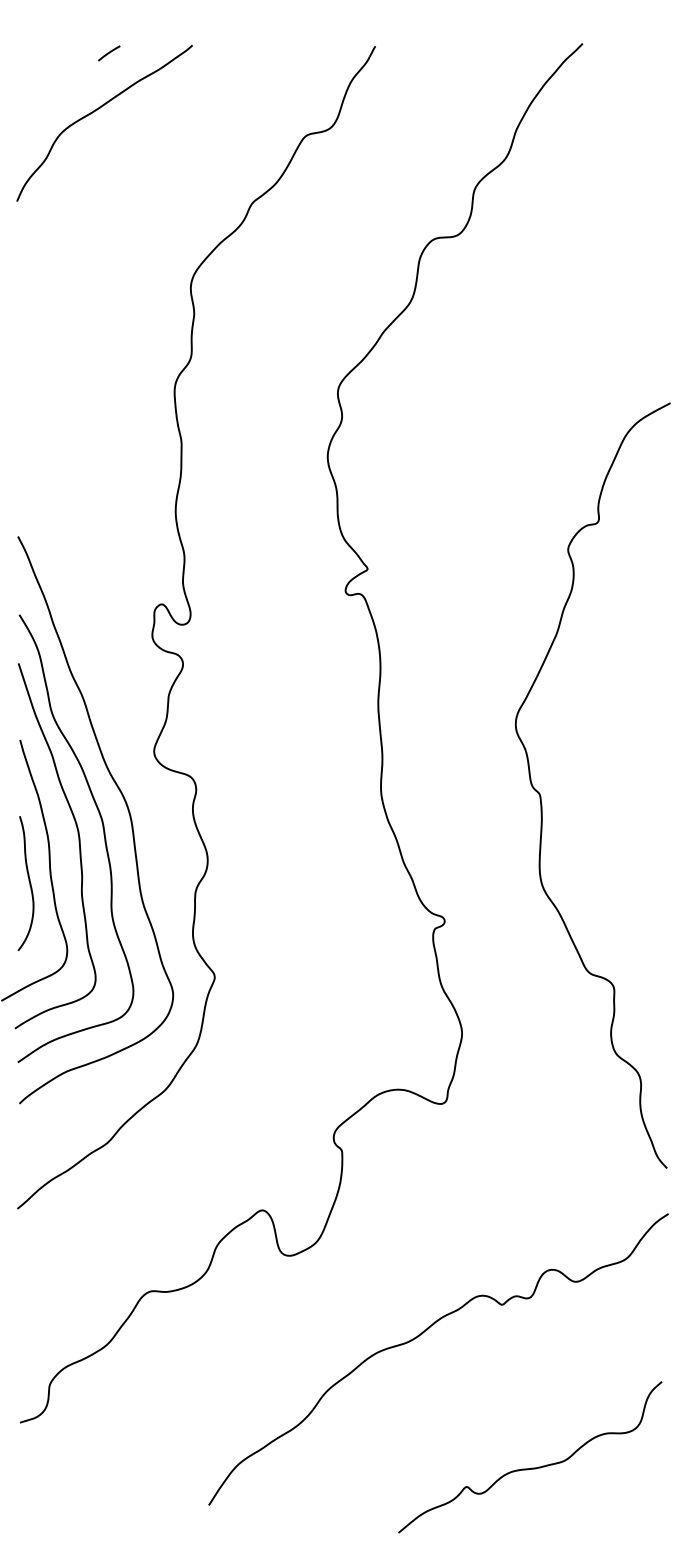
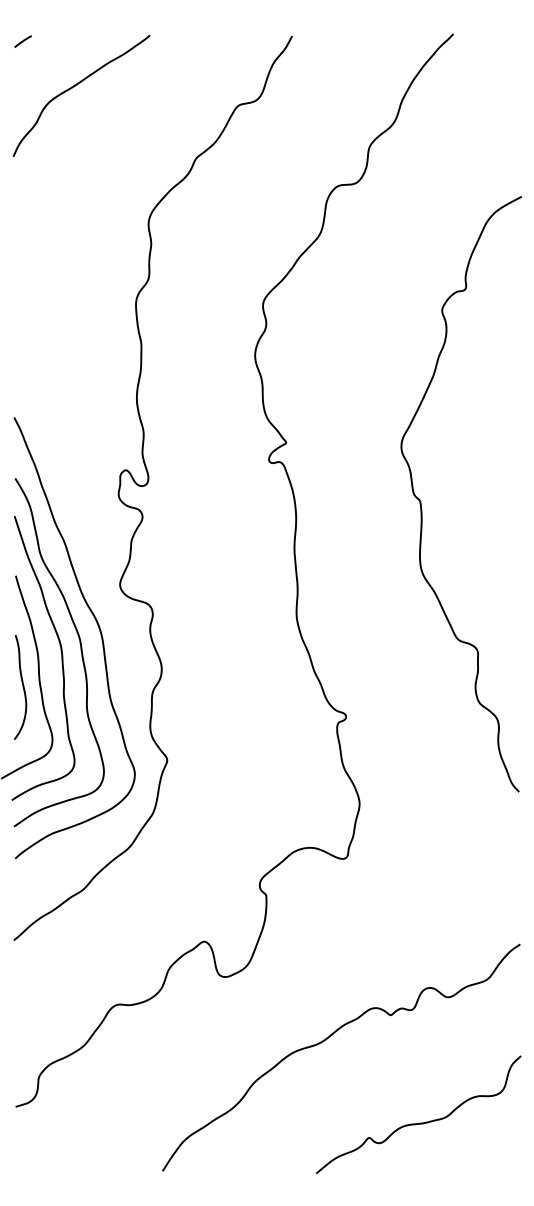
line: (108, 53) -> (22, 41), moved
curve: (541, 794) -> (421, 501), moved
curve: (531, 1467) -> (419, 1122), moved

